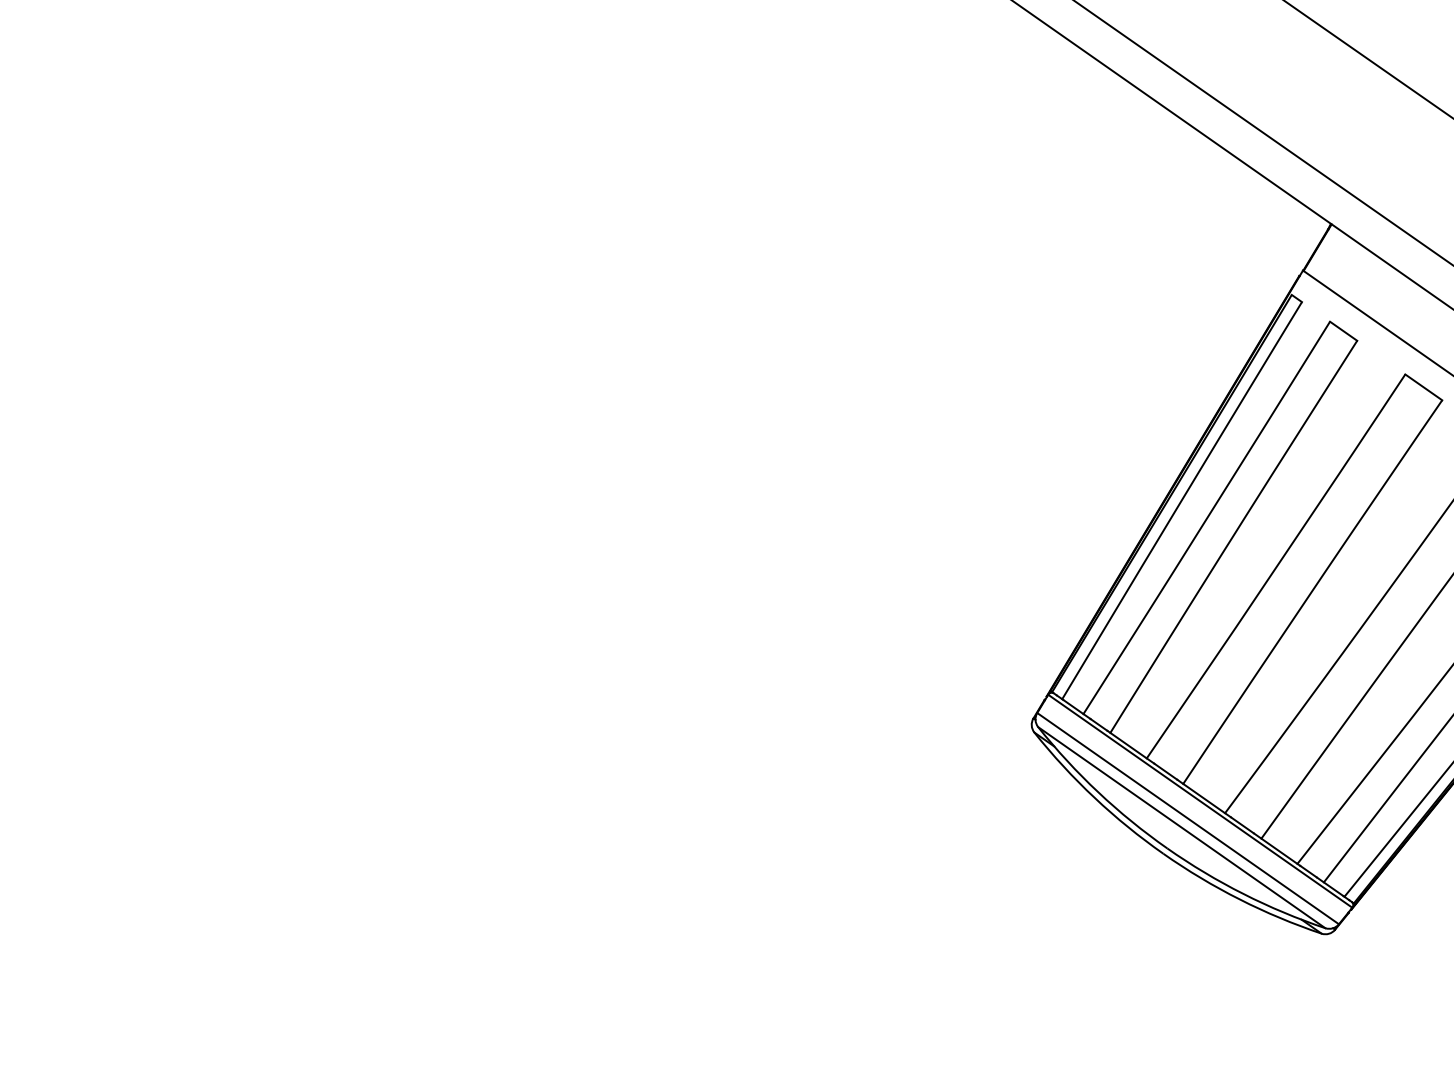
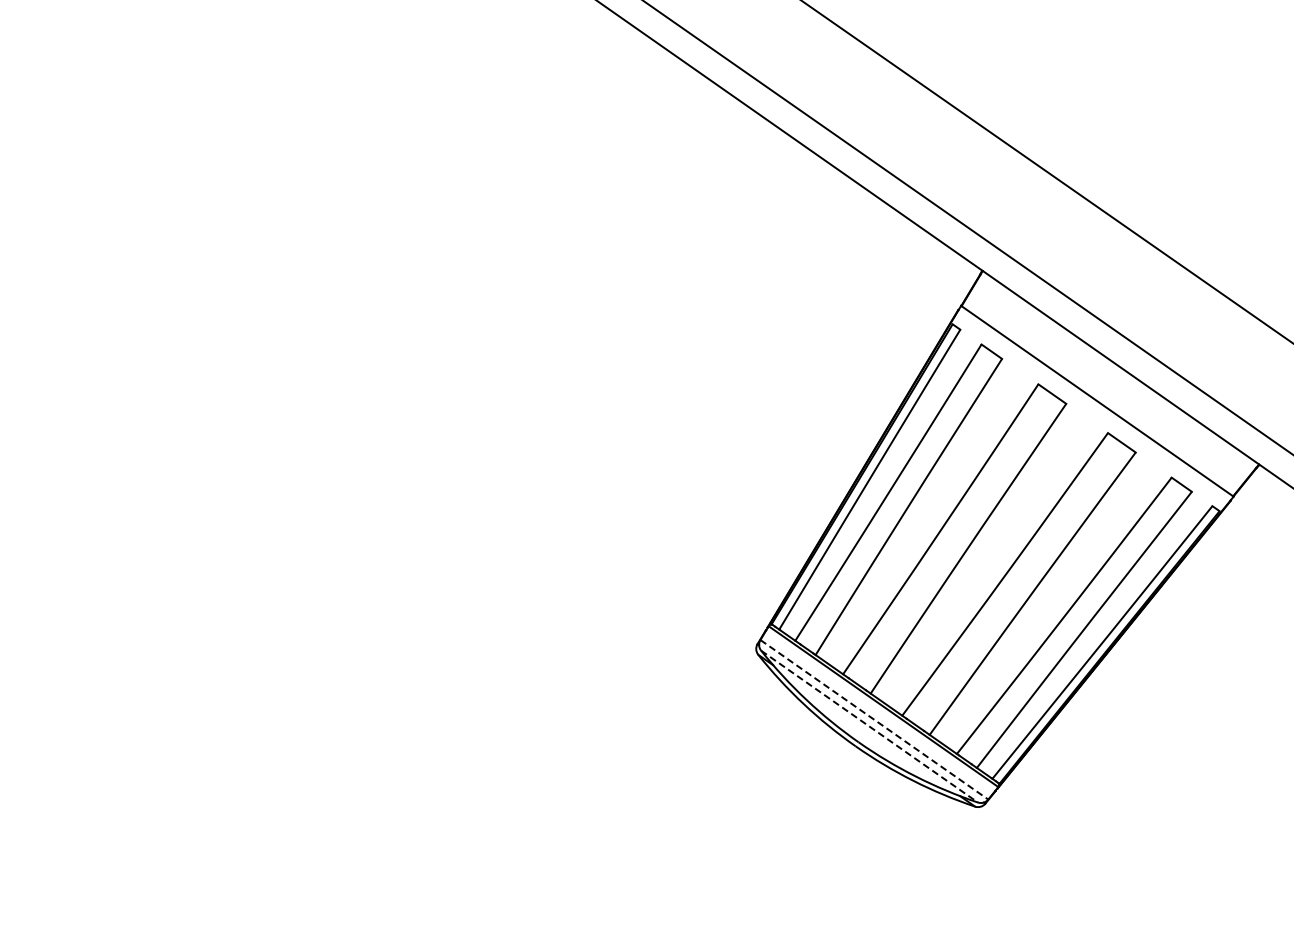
line: (1188, 819) -> (874, 720), solid -> dashed
line: (1181, 827) -> (869, 726), solid -> dashed

